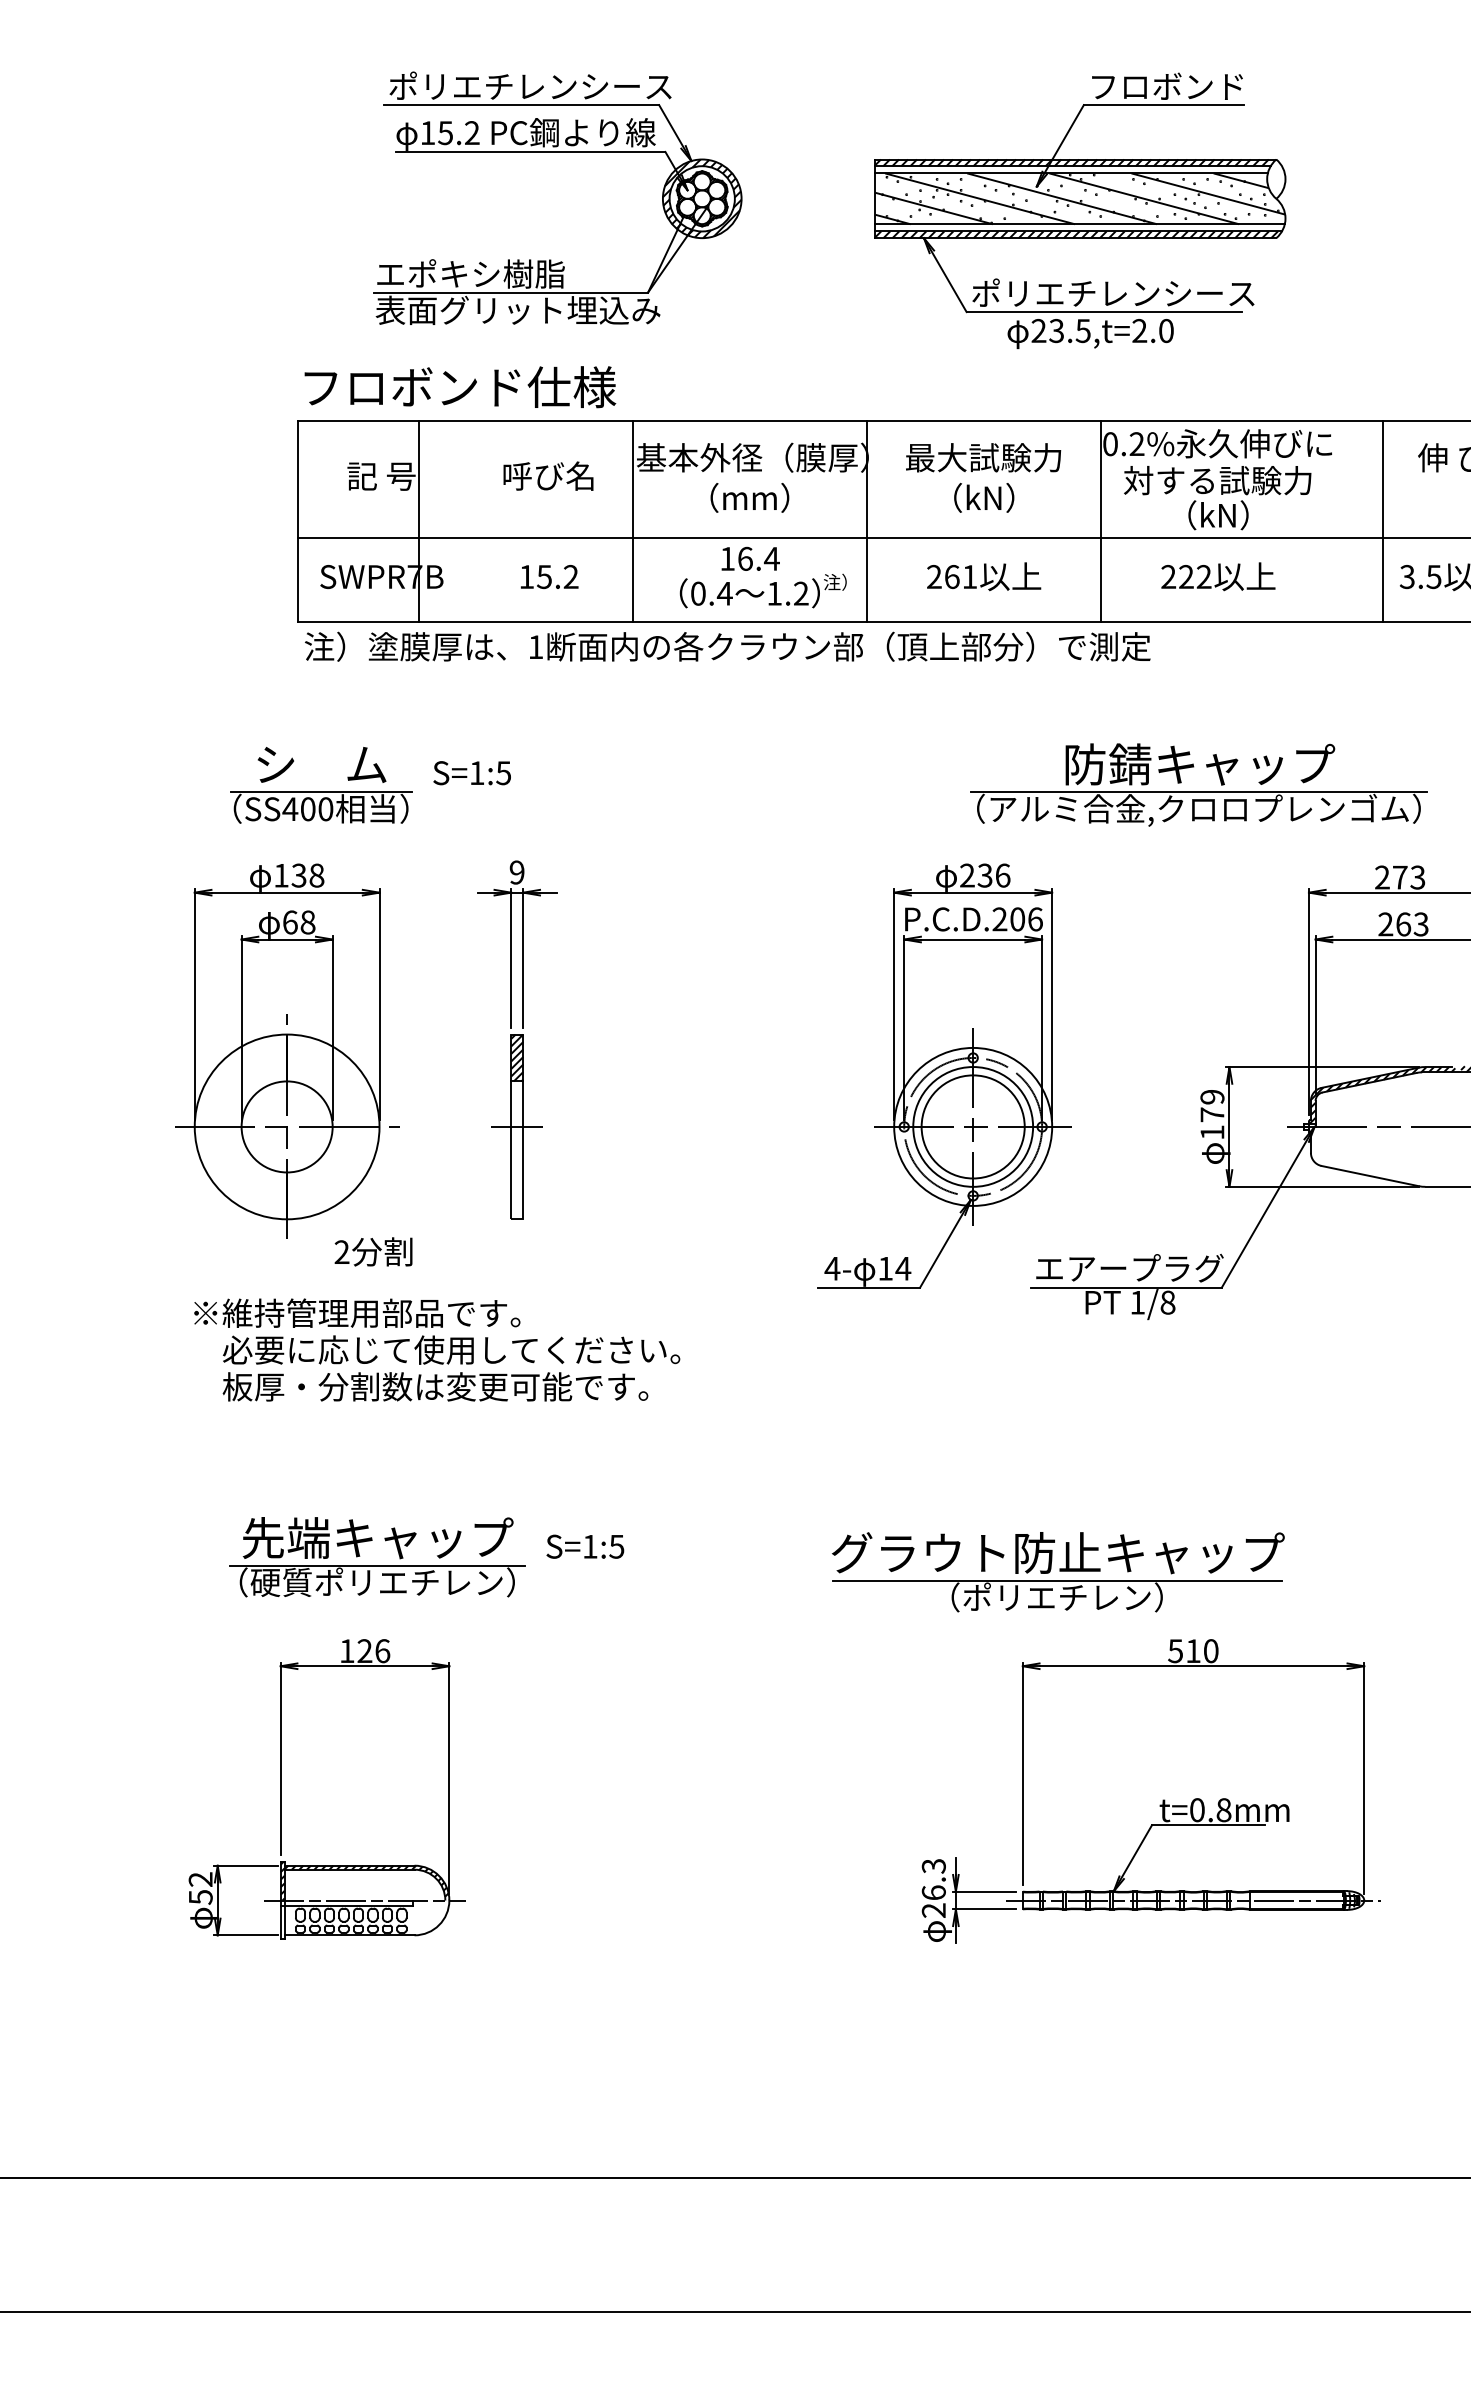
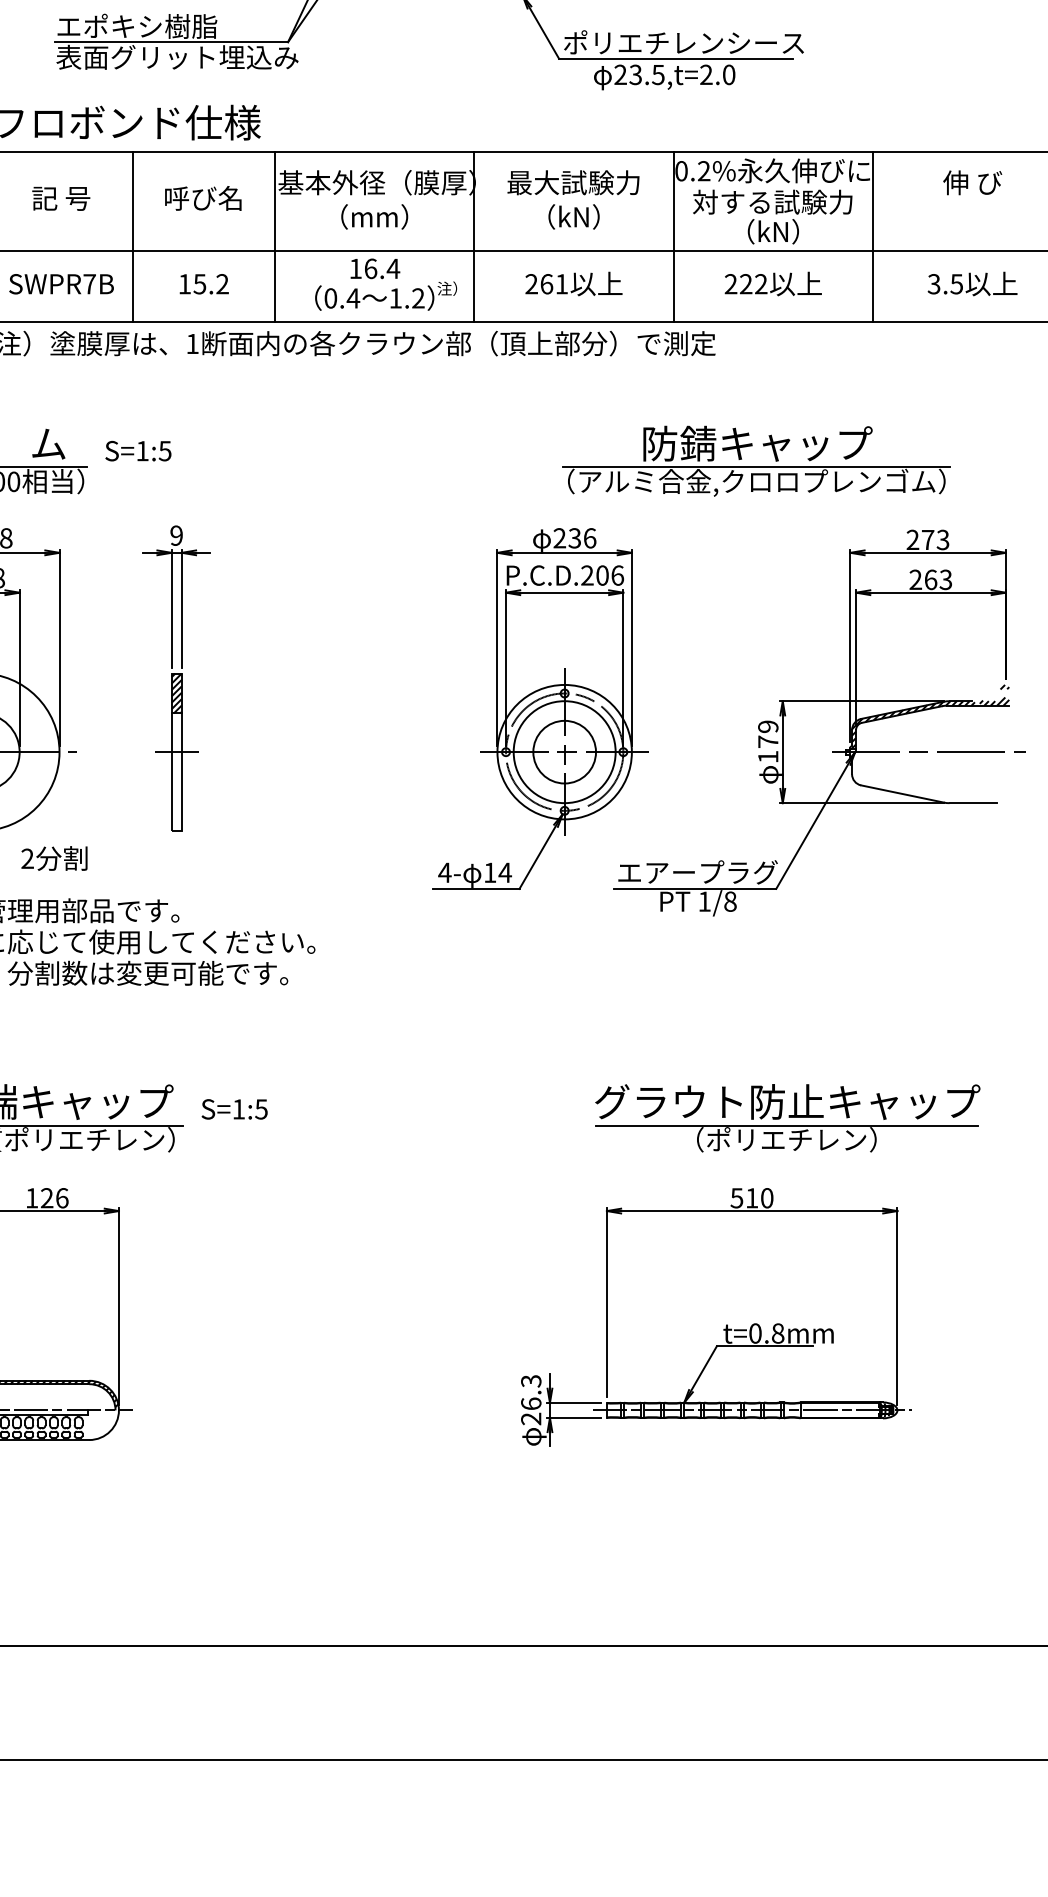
line: (419, 521) -> (132, 237), moved
line: (1382, 521) -> (872, 237), moved
circle: (973, 1126) -> (564, 751), size x0.71
part: (1058, 1572) -> (787, 1118), moved

